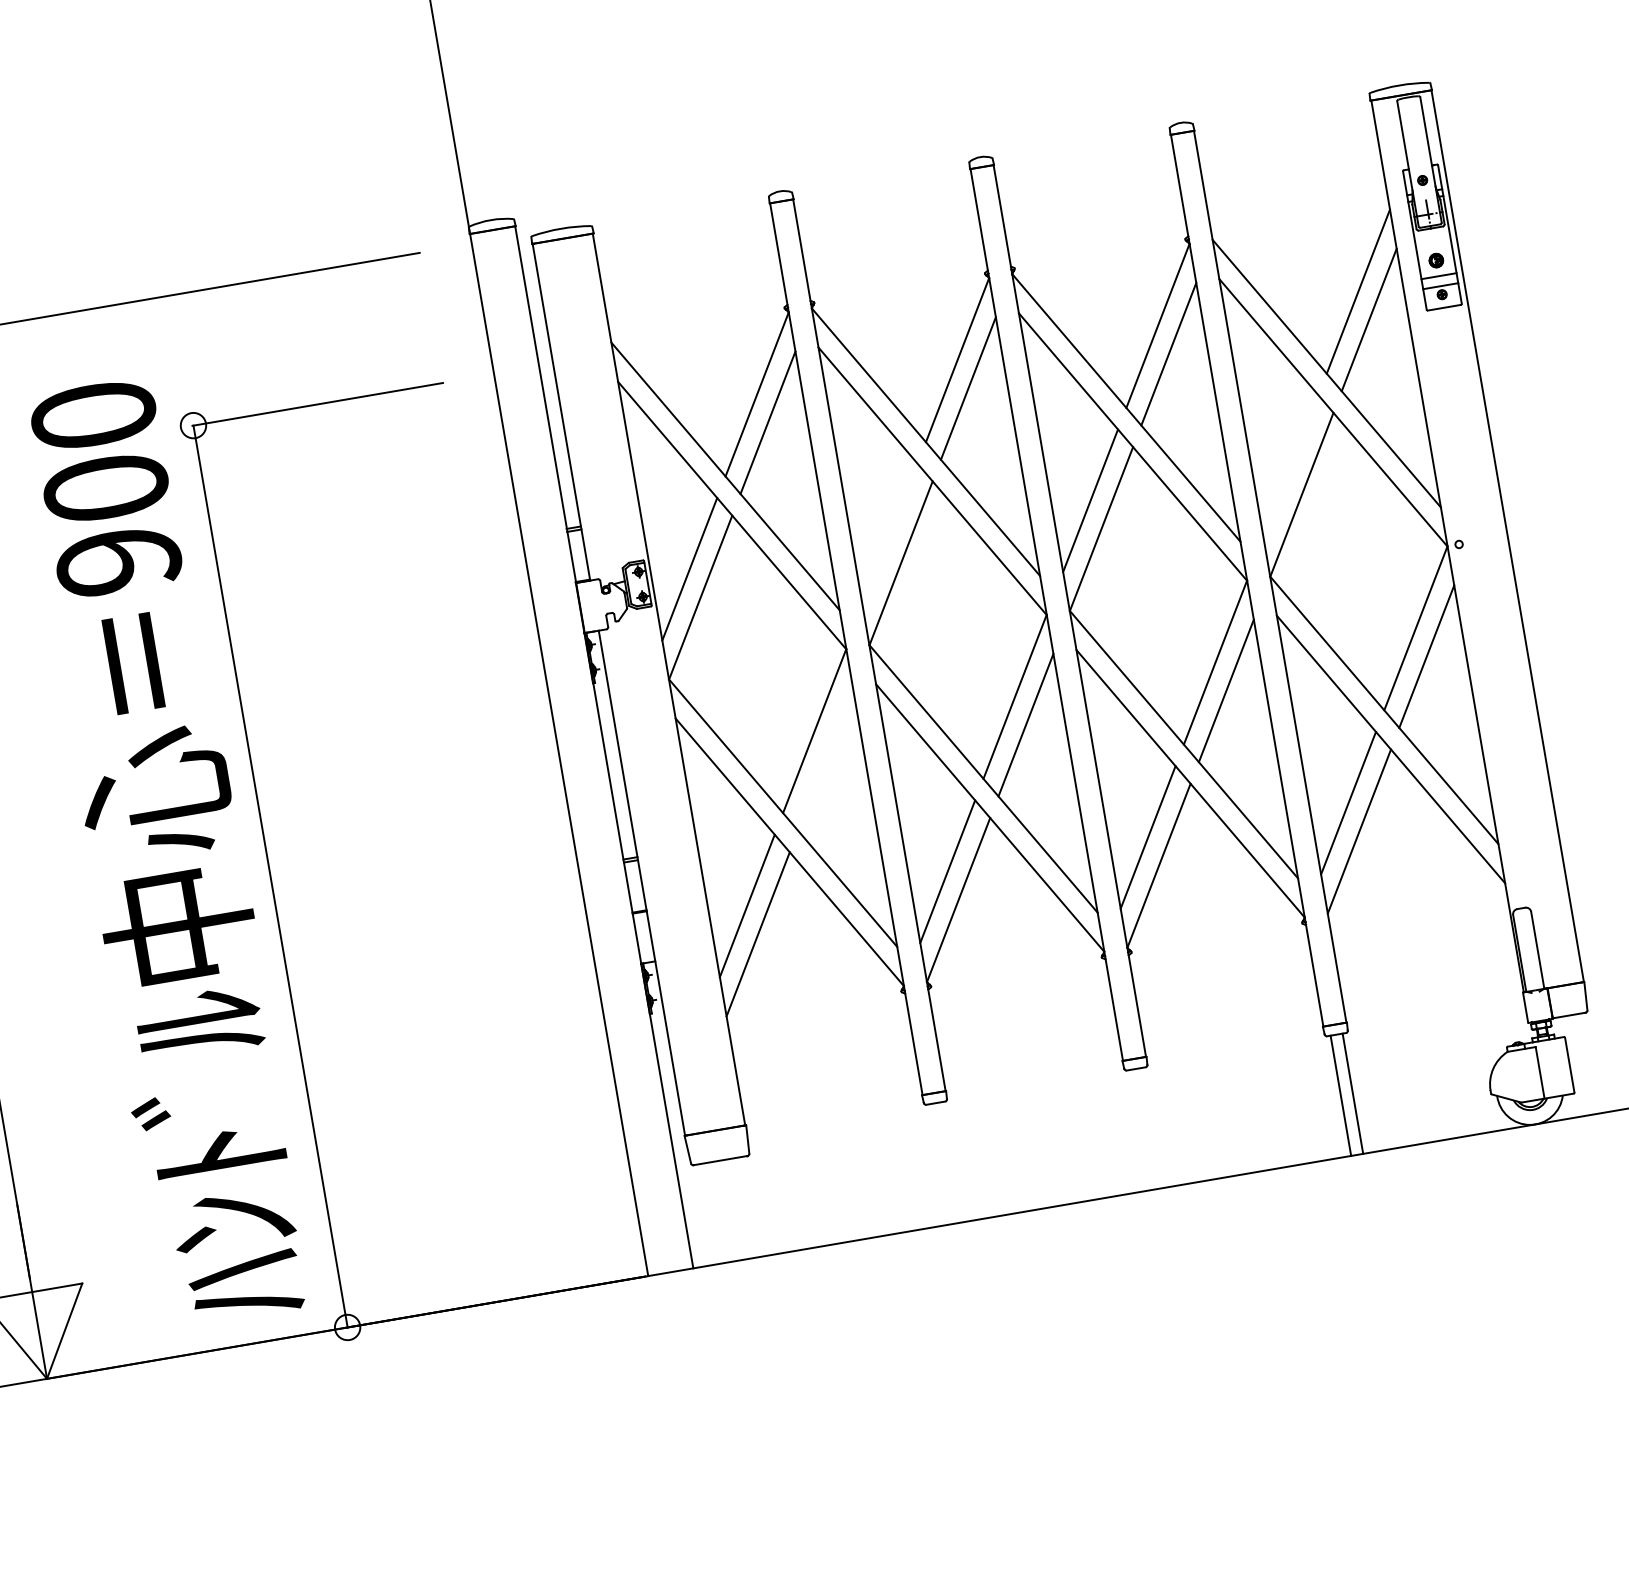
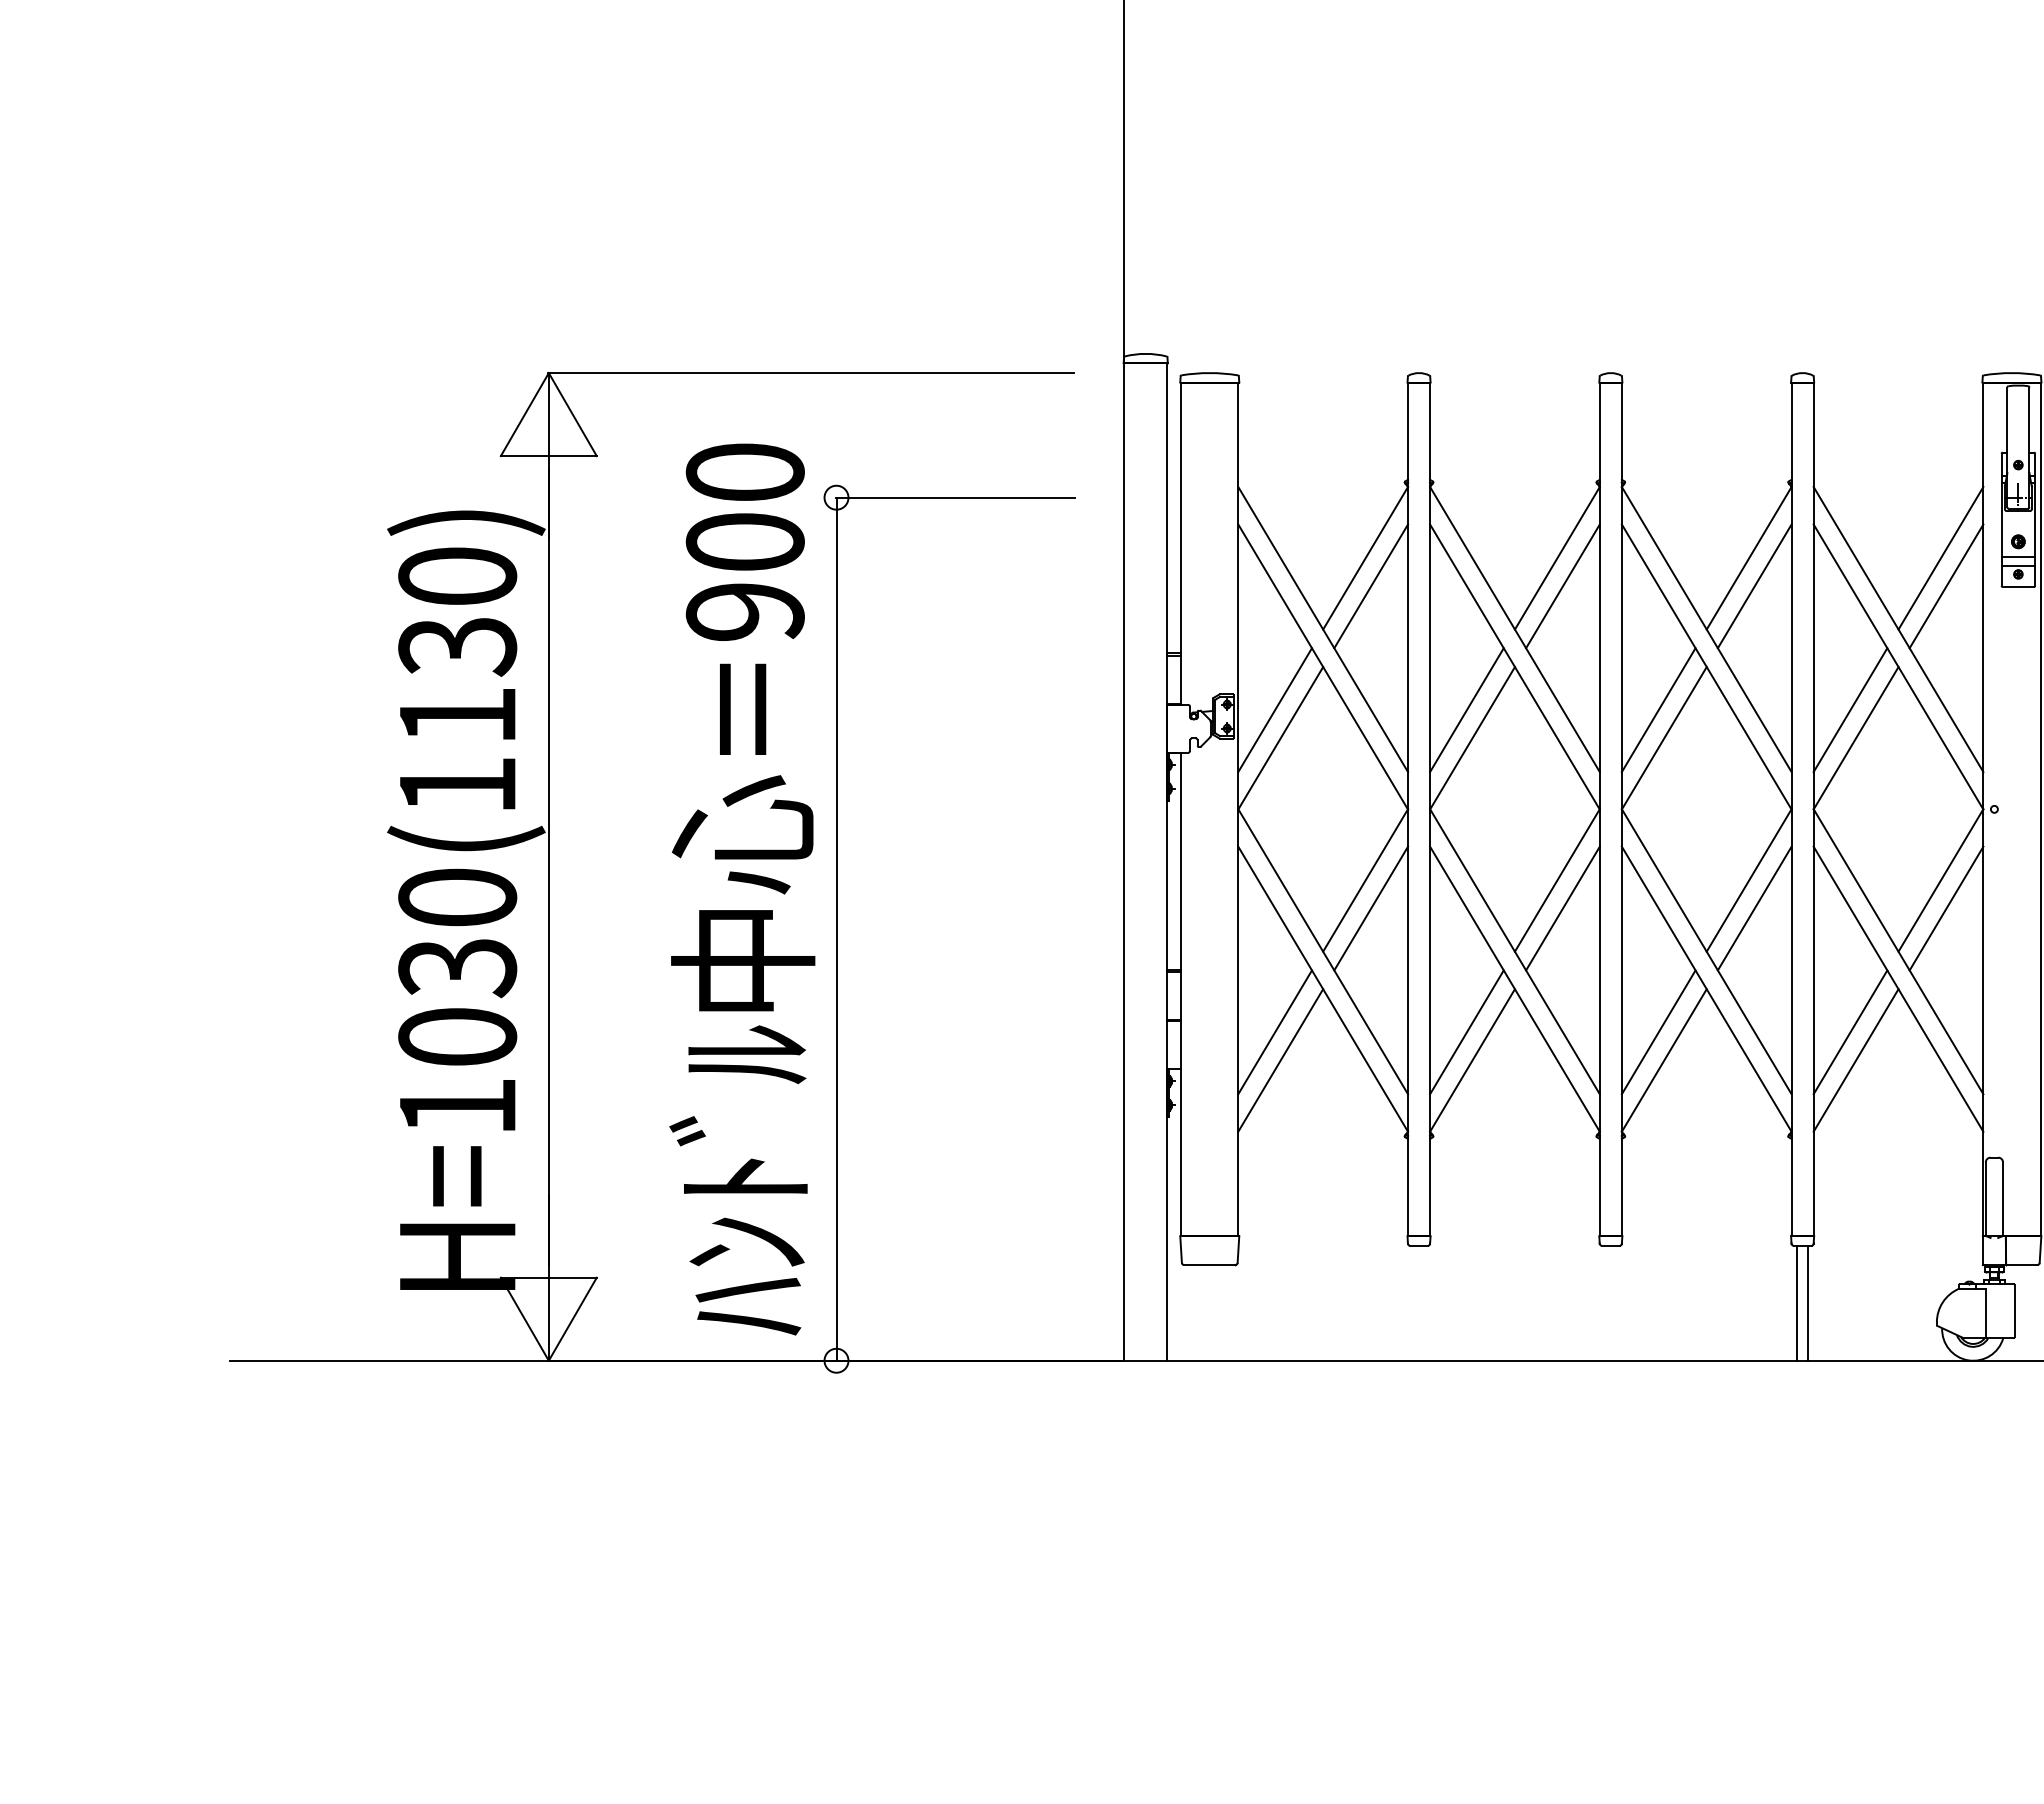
line: (1291, 466) -> (1850, 710), added
line: (889, 535) -> (1466, 710), added
line: (825, 759) -> (1371, 908), added

